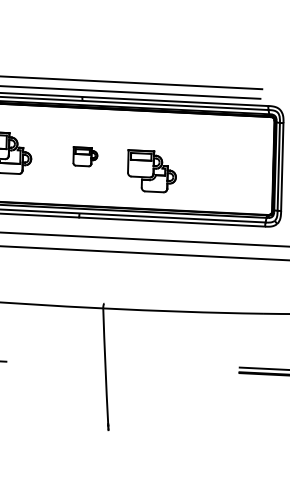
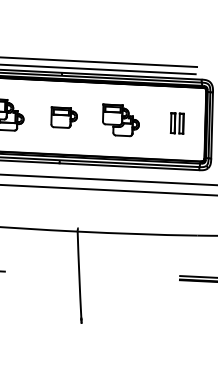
part: (85, 156) -> (64, 117), size x1.43
part: (235, 163) -> (176, 122), added
part: (151, 171) -> (120, 120), moved

